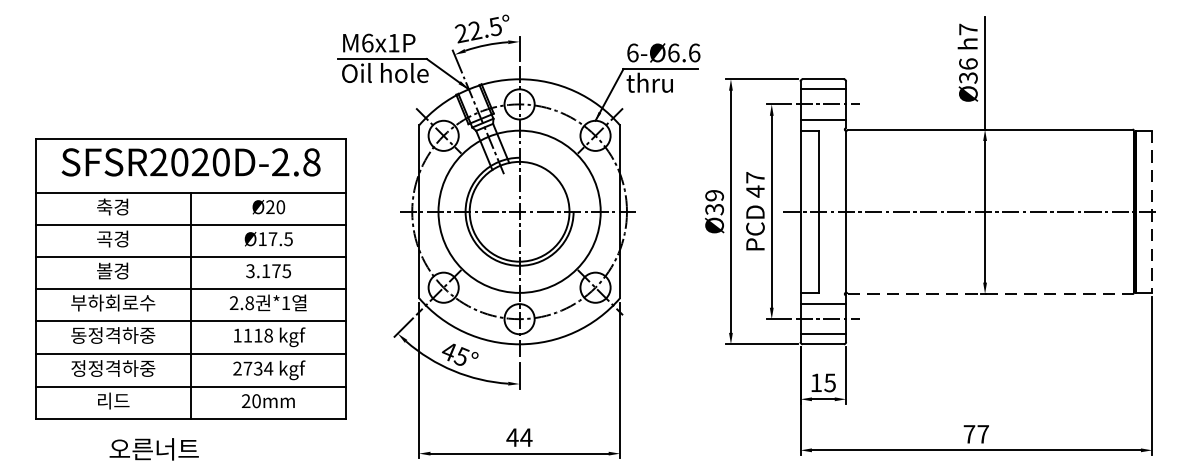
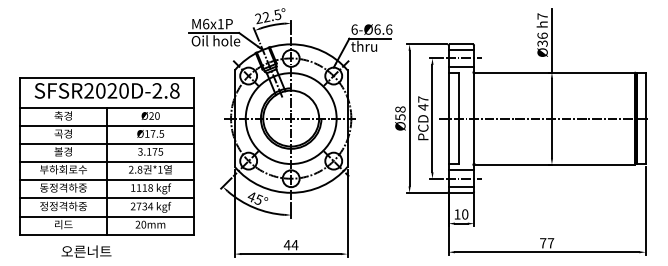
text: (714, 202) -> (400, 113), Ø39 -> Ø58
line: (1152, 213) -> (645, 119), dashed -> solid
line: (989, 293) -> (554, 164), dashed -> solid
text: (830, 382) -> (465, 214), 15 -> 10

